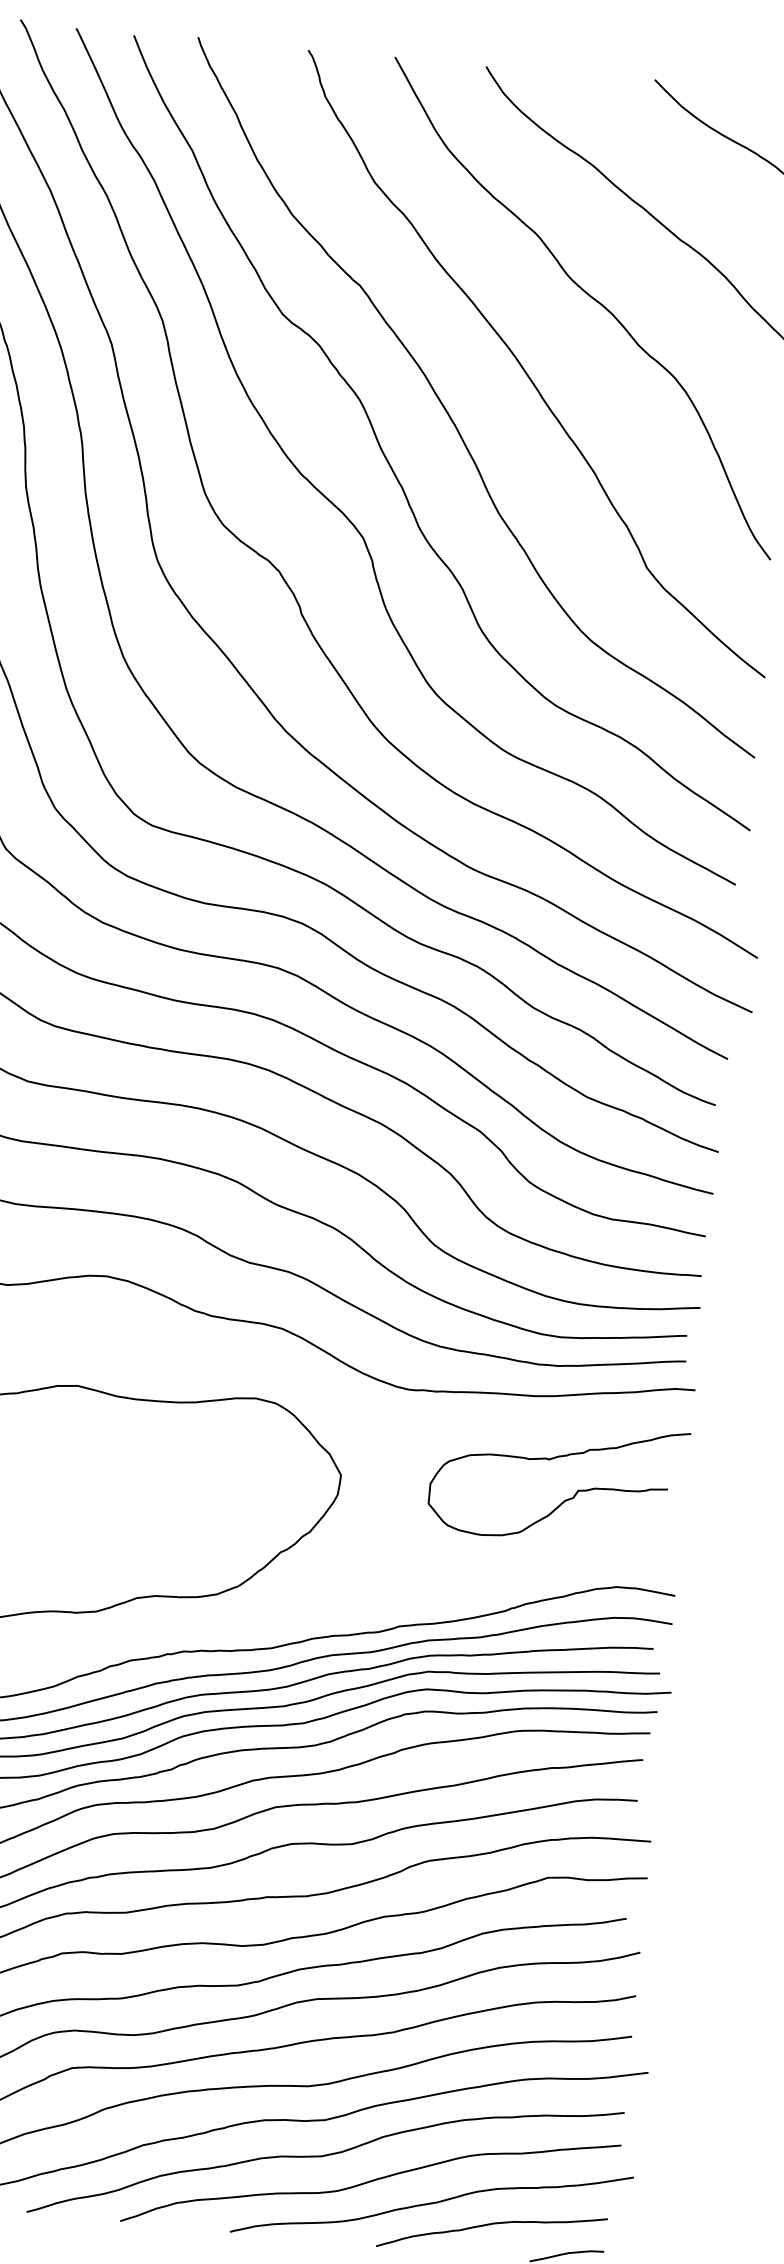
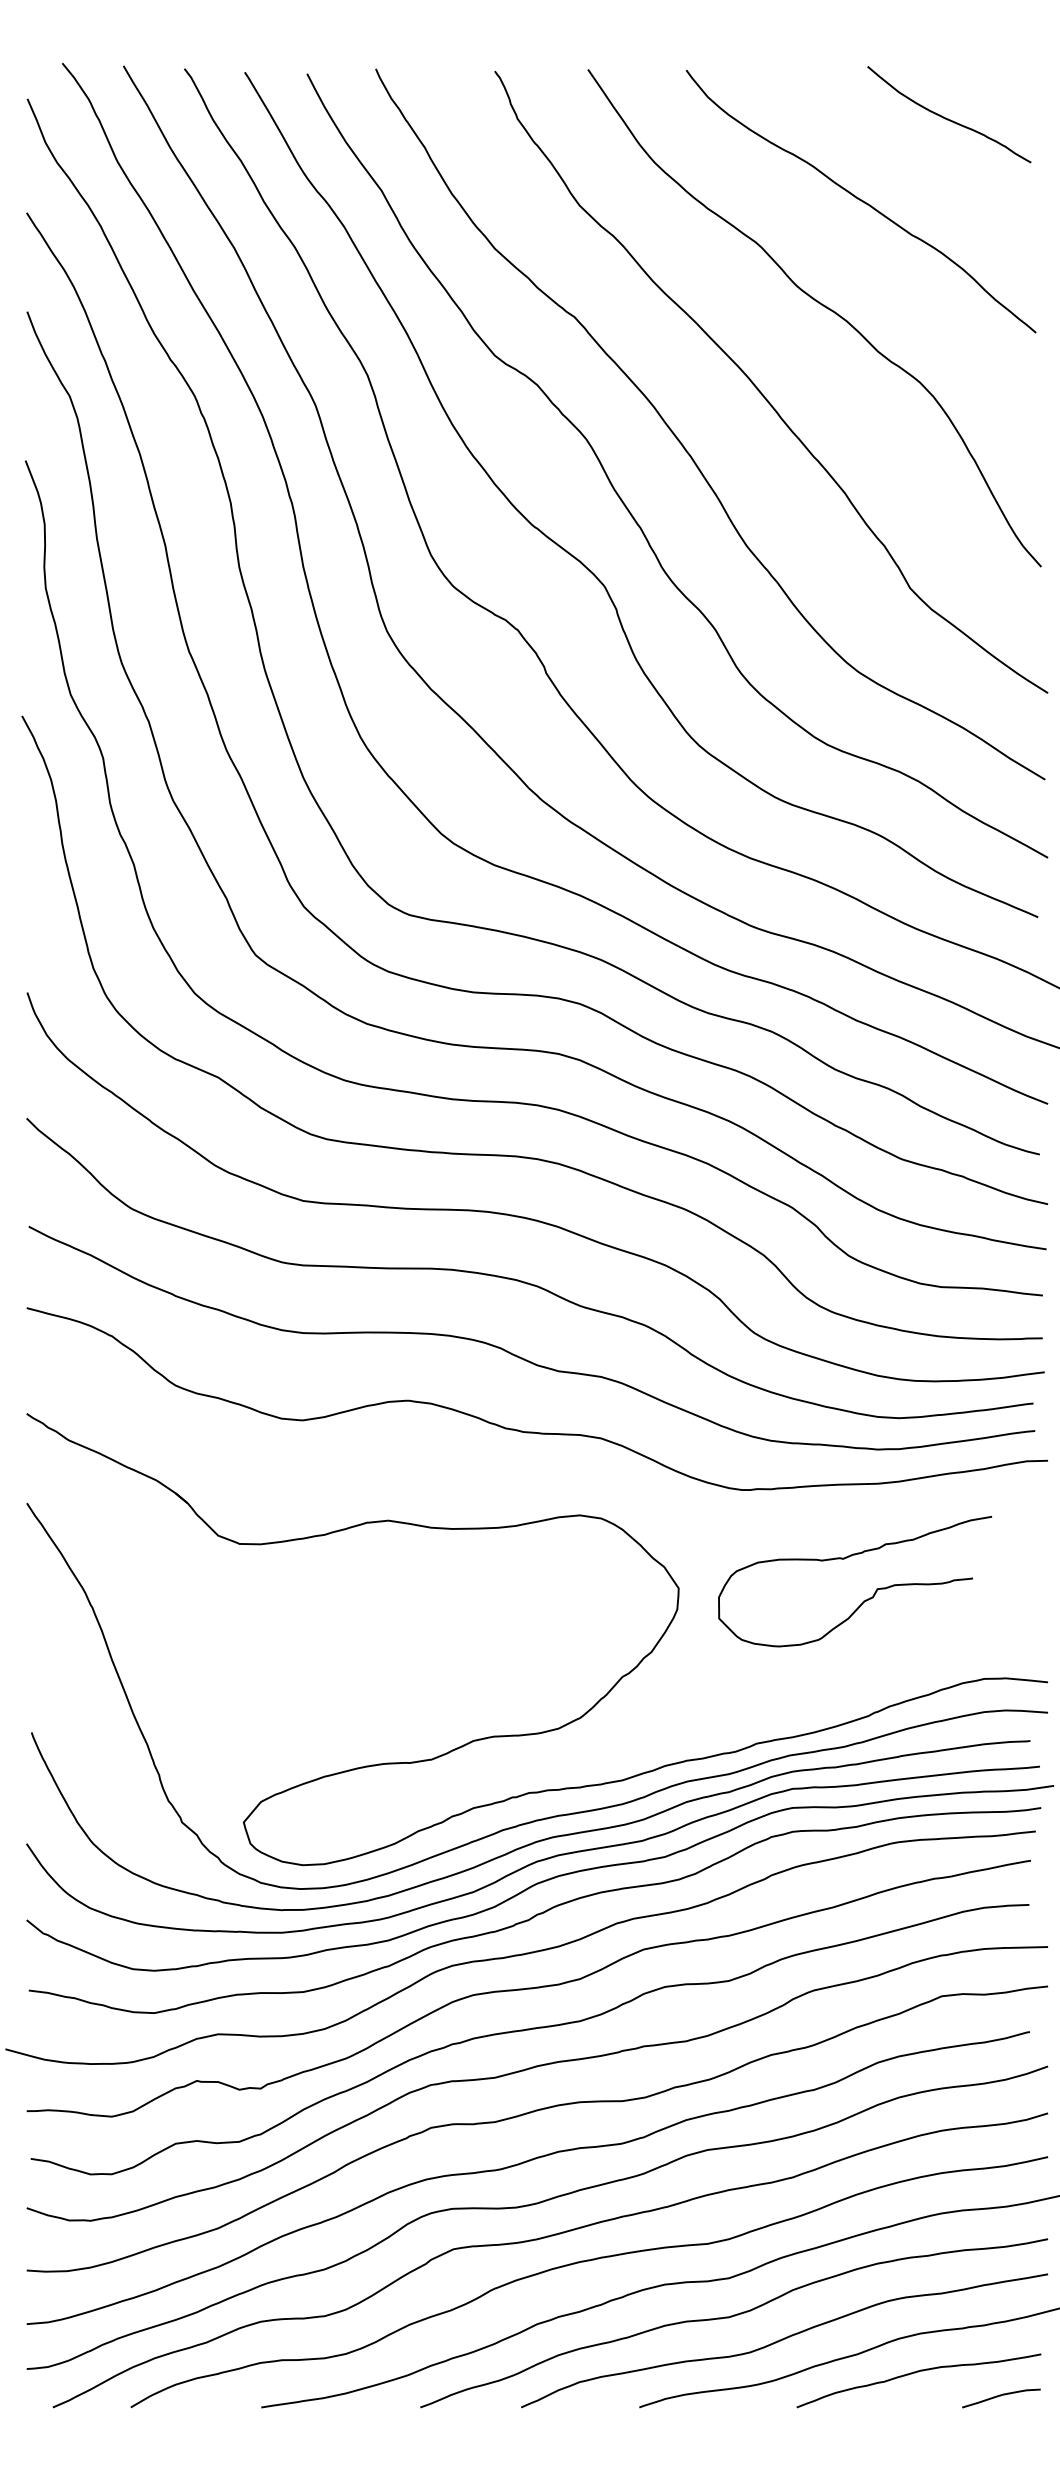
curve: (566, 1499) -> (865, 1599), moved

